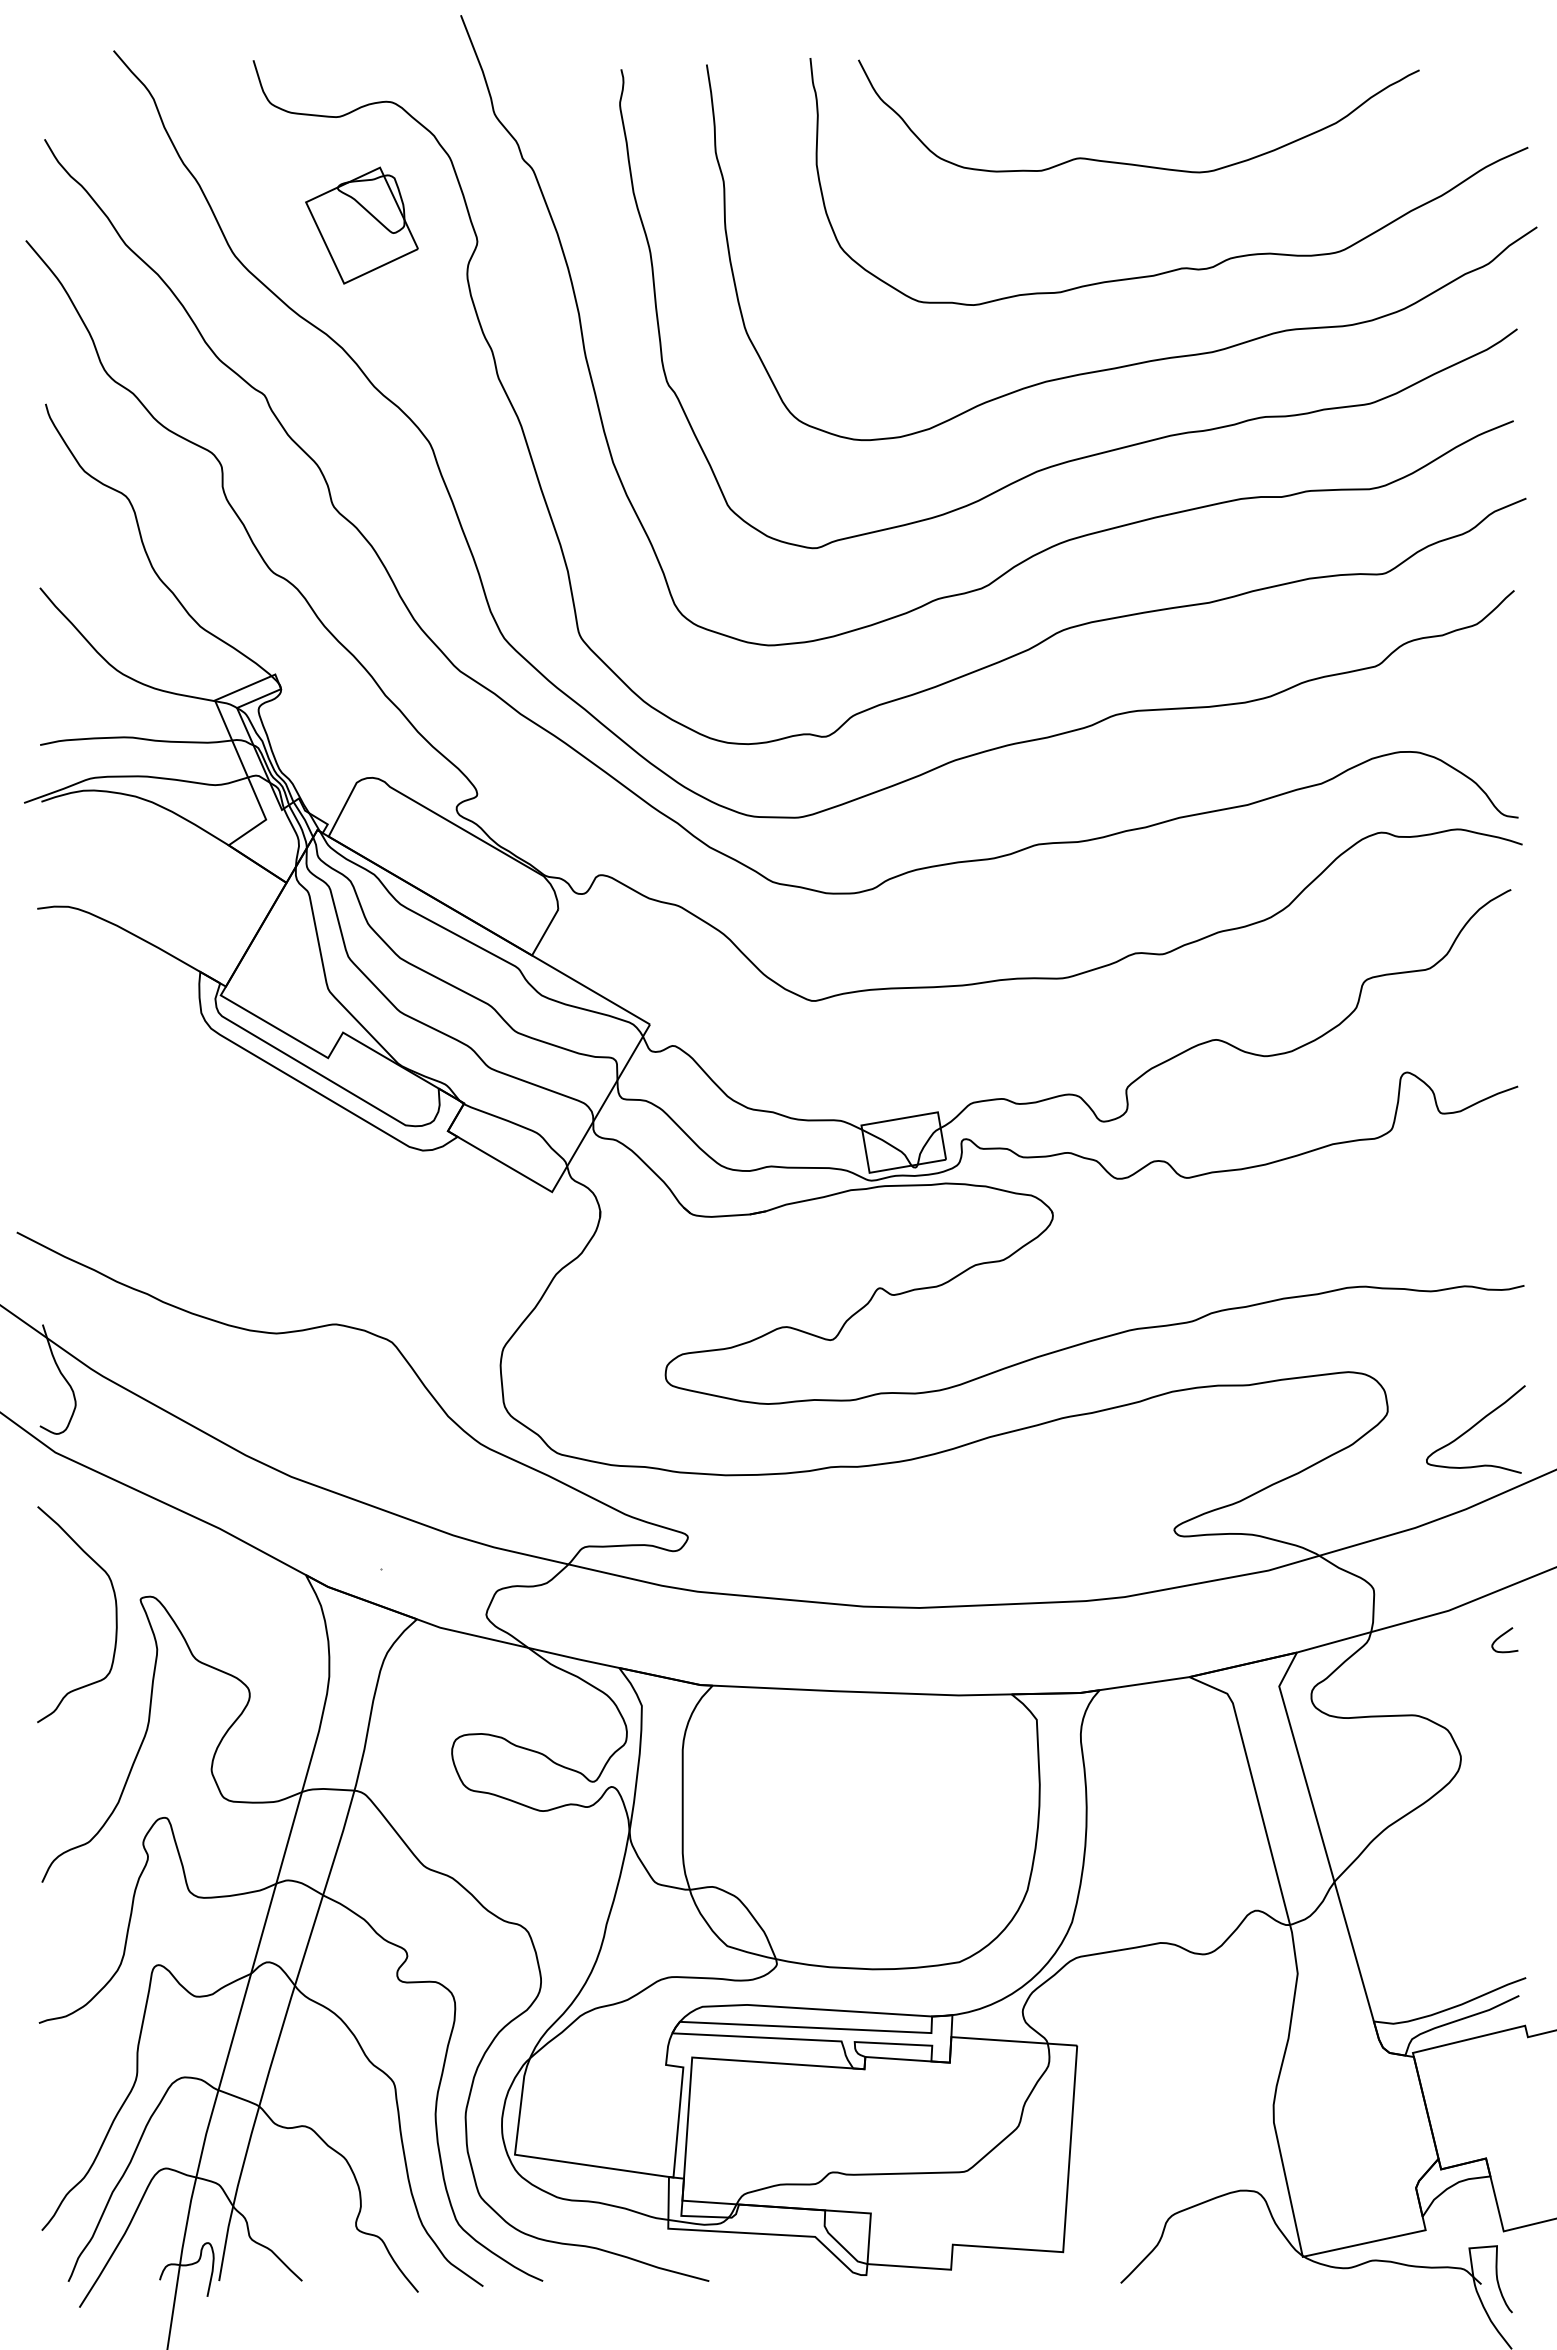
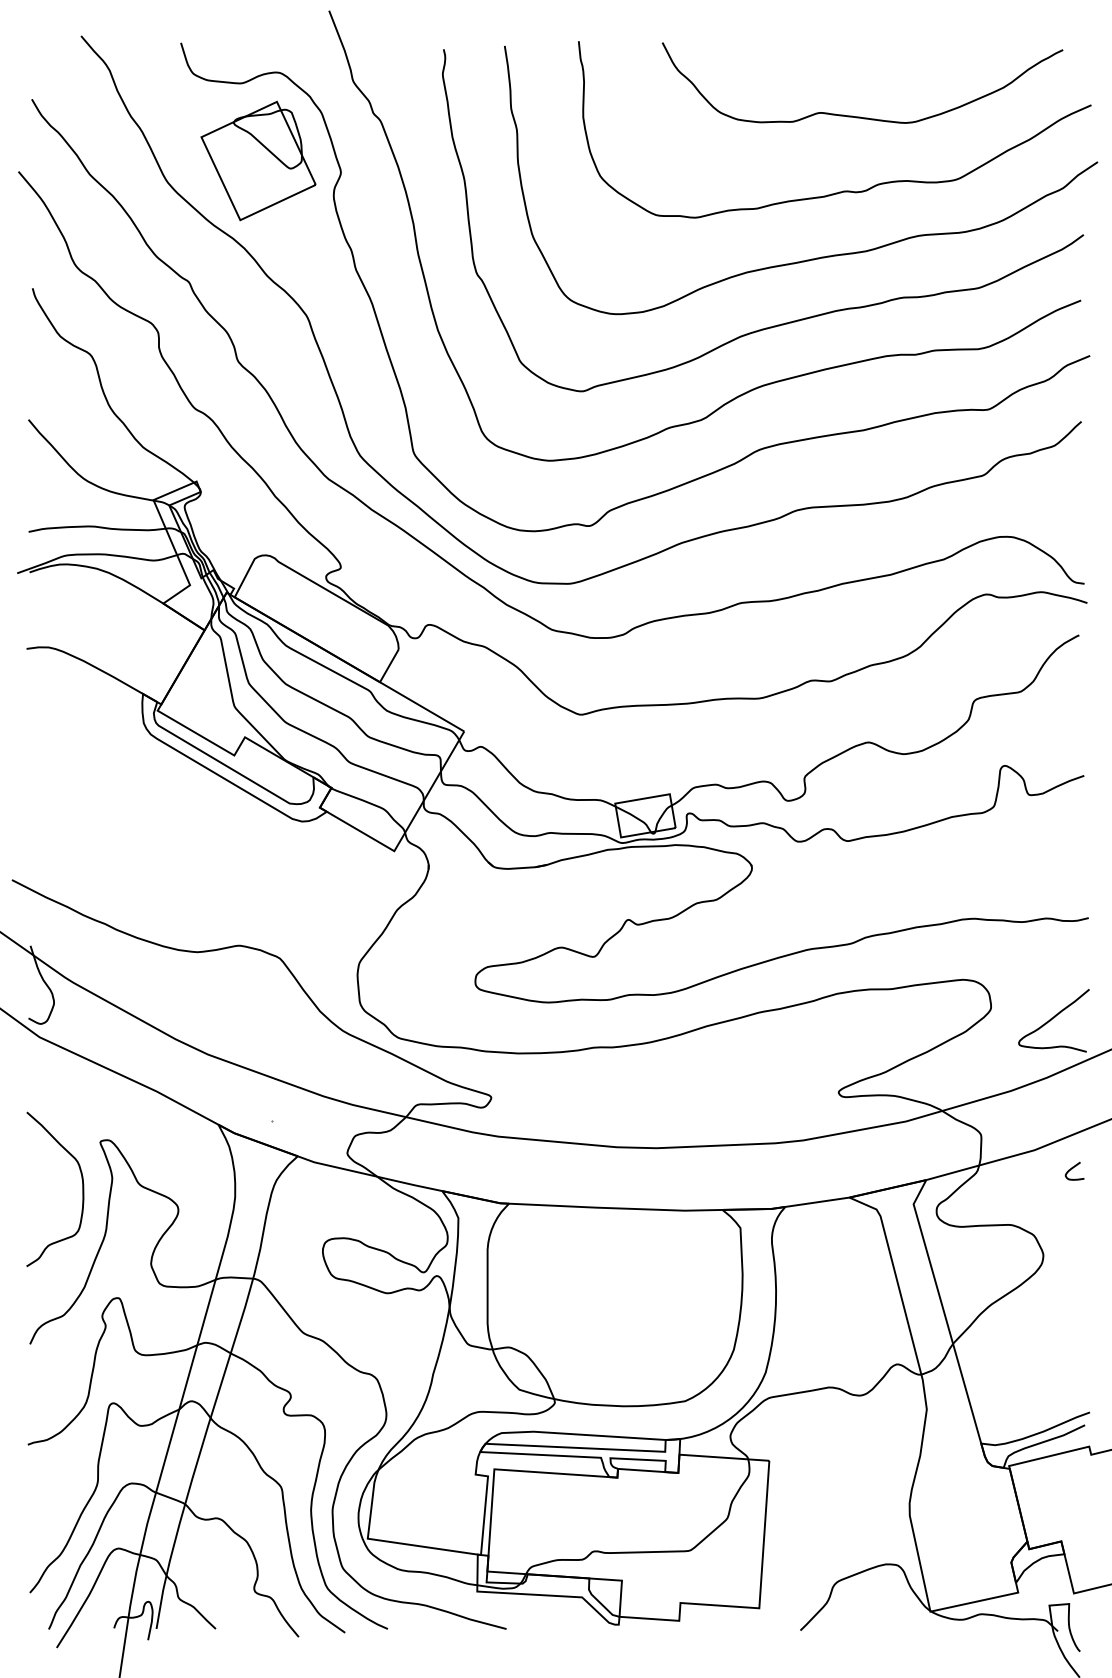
curve: (1133, 163) -> (858, 116), moved
part: (361, 225) -> (258, 160), size x1.43
curve: (115, 1614) -> (82, 1189), moved

